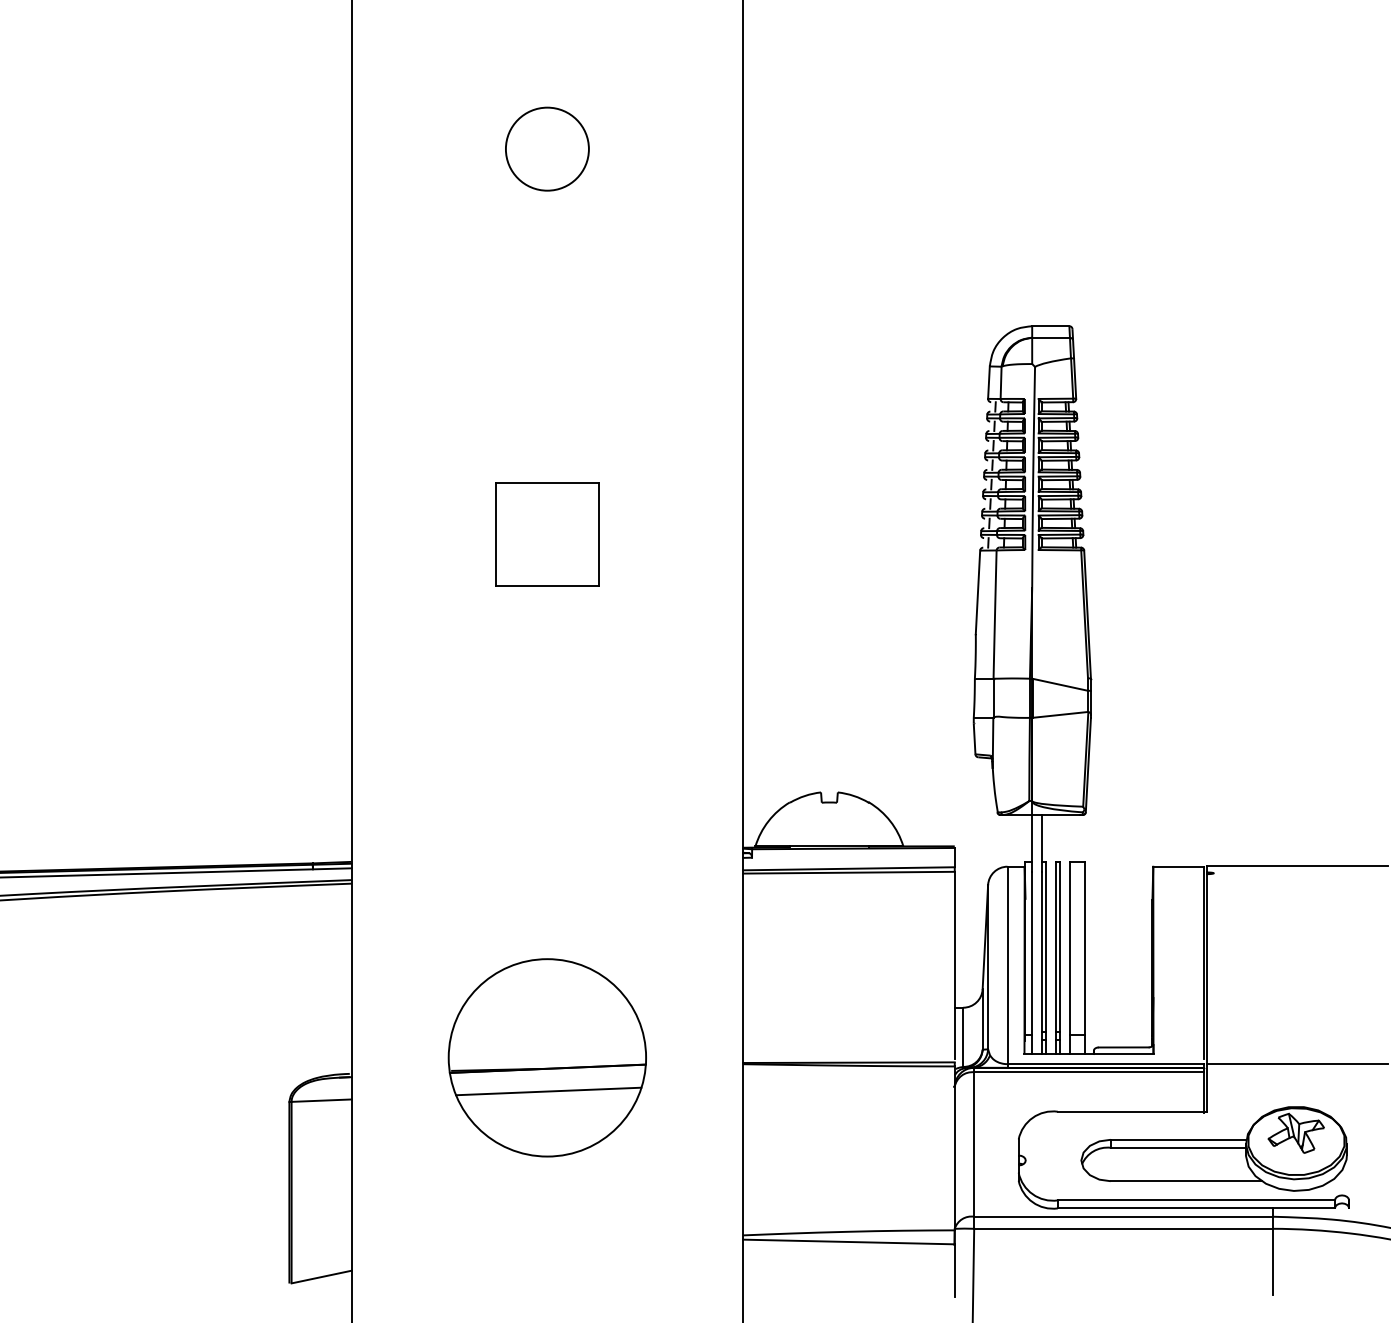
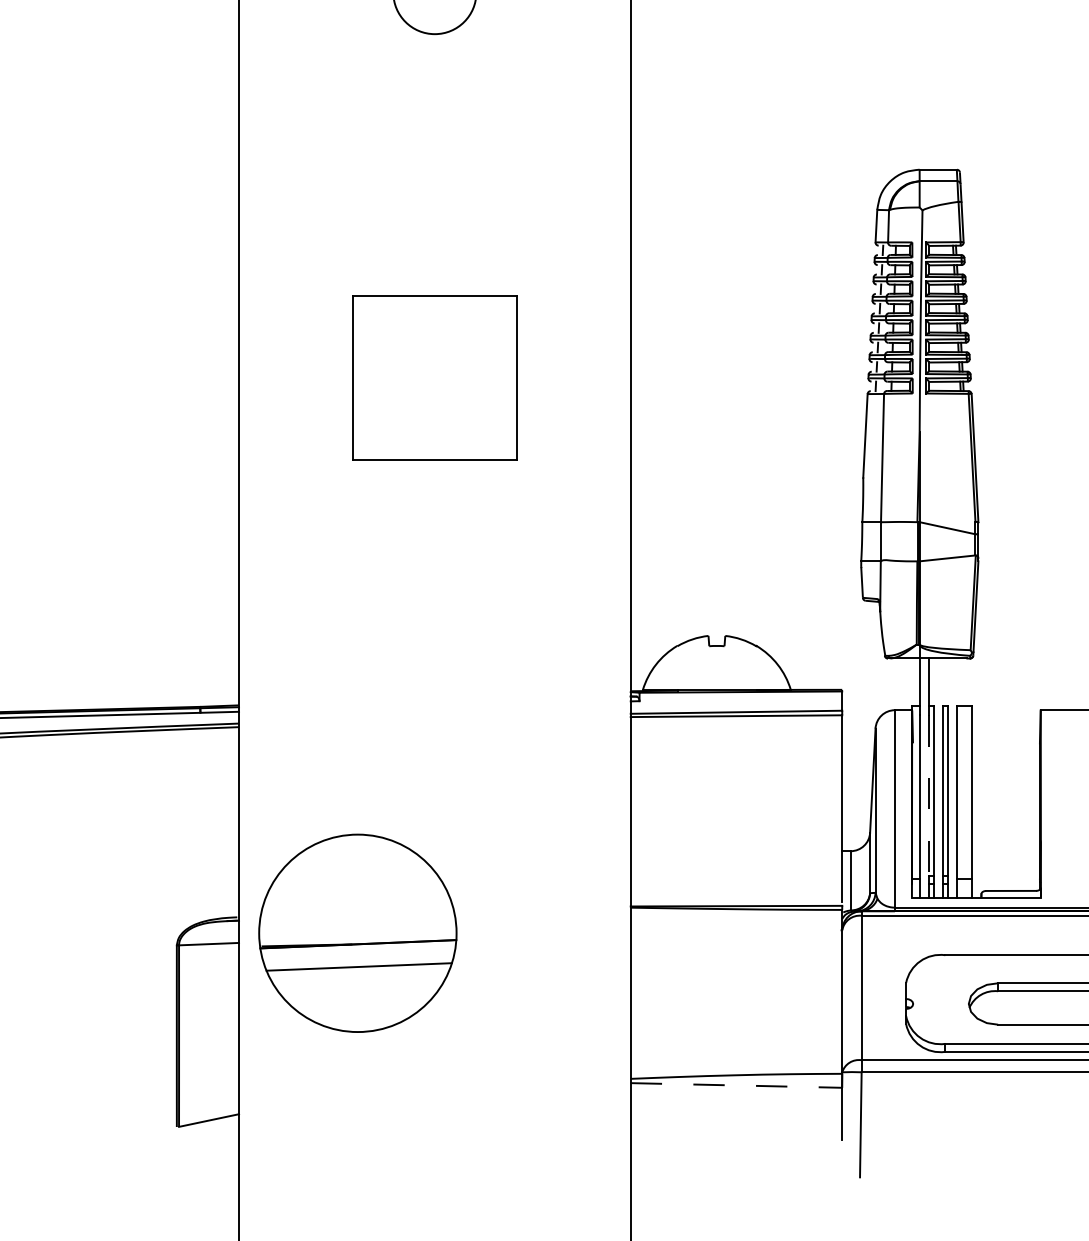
part: (547, 534) -> (434, 377), size x1.6
line: (1041, 952) -> (928, 795), solid -> dashed
part: (546, 1057) -> (356, 932), moved
line: (849, 1241) -> (736, 1084), solid -> dashed

